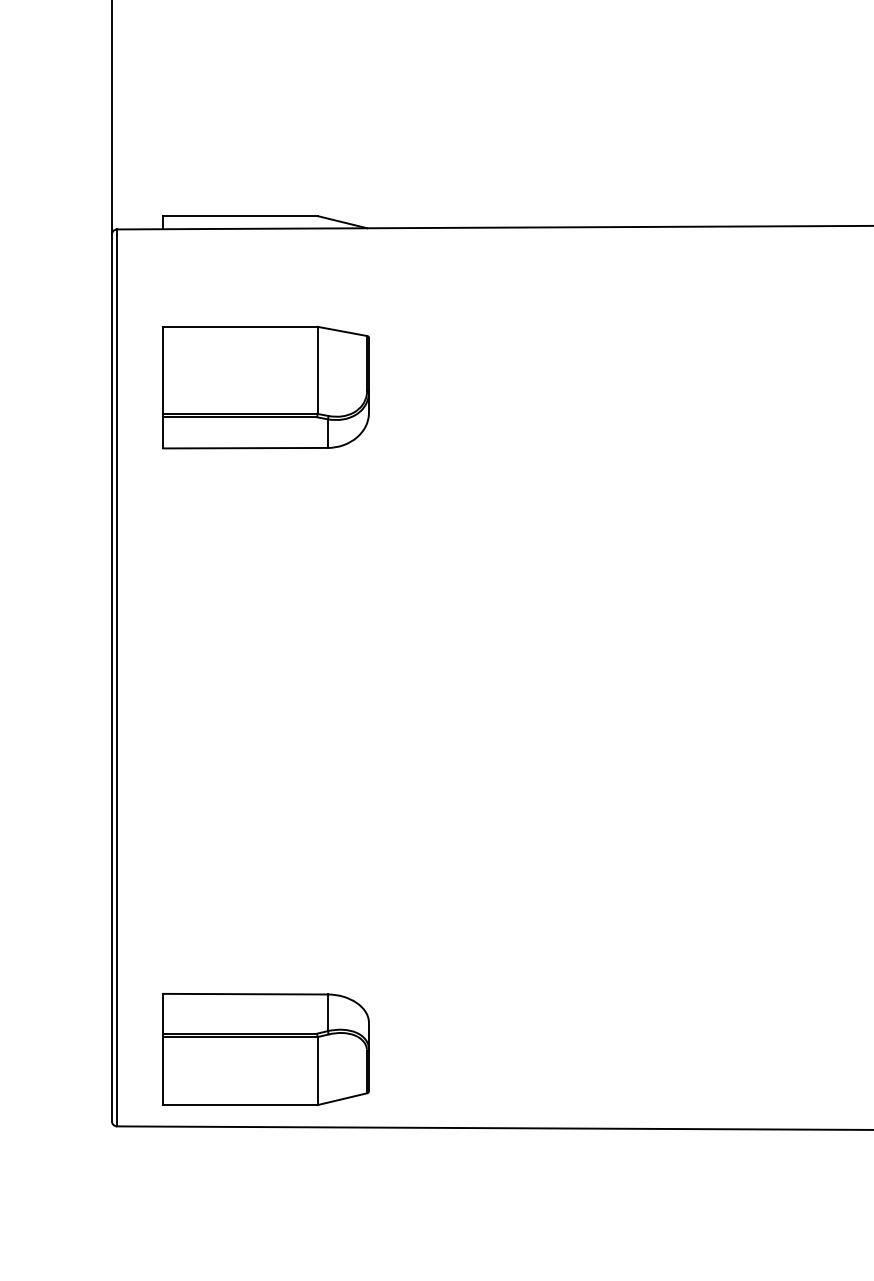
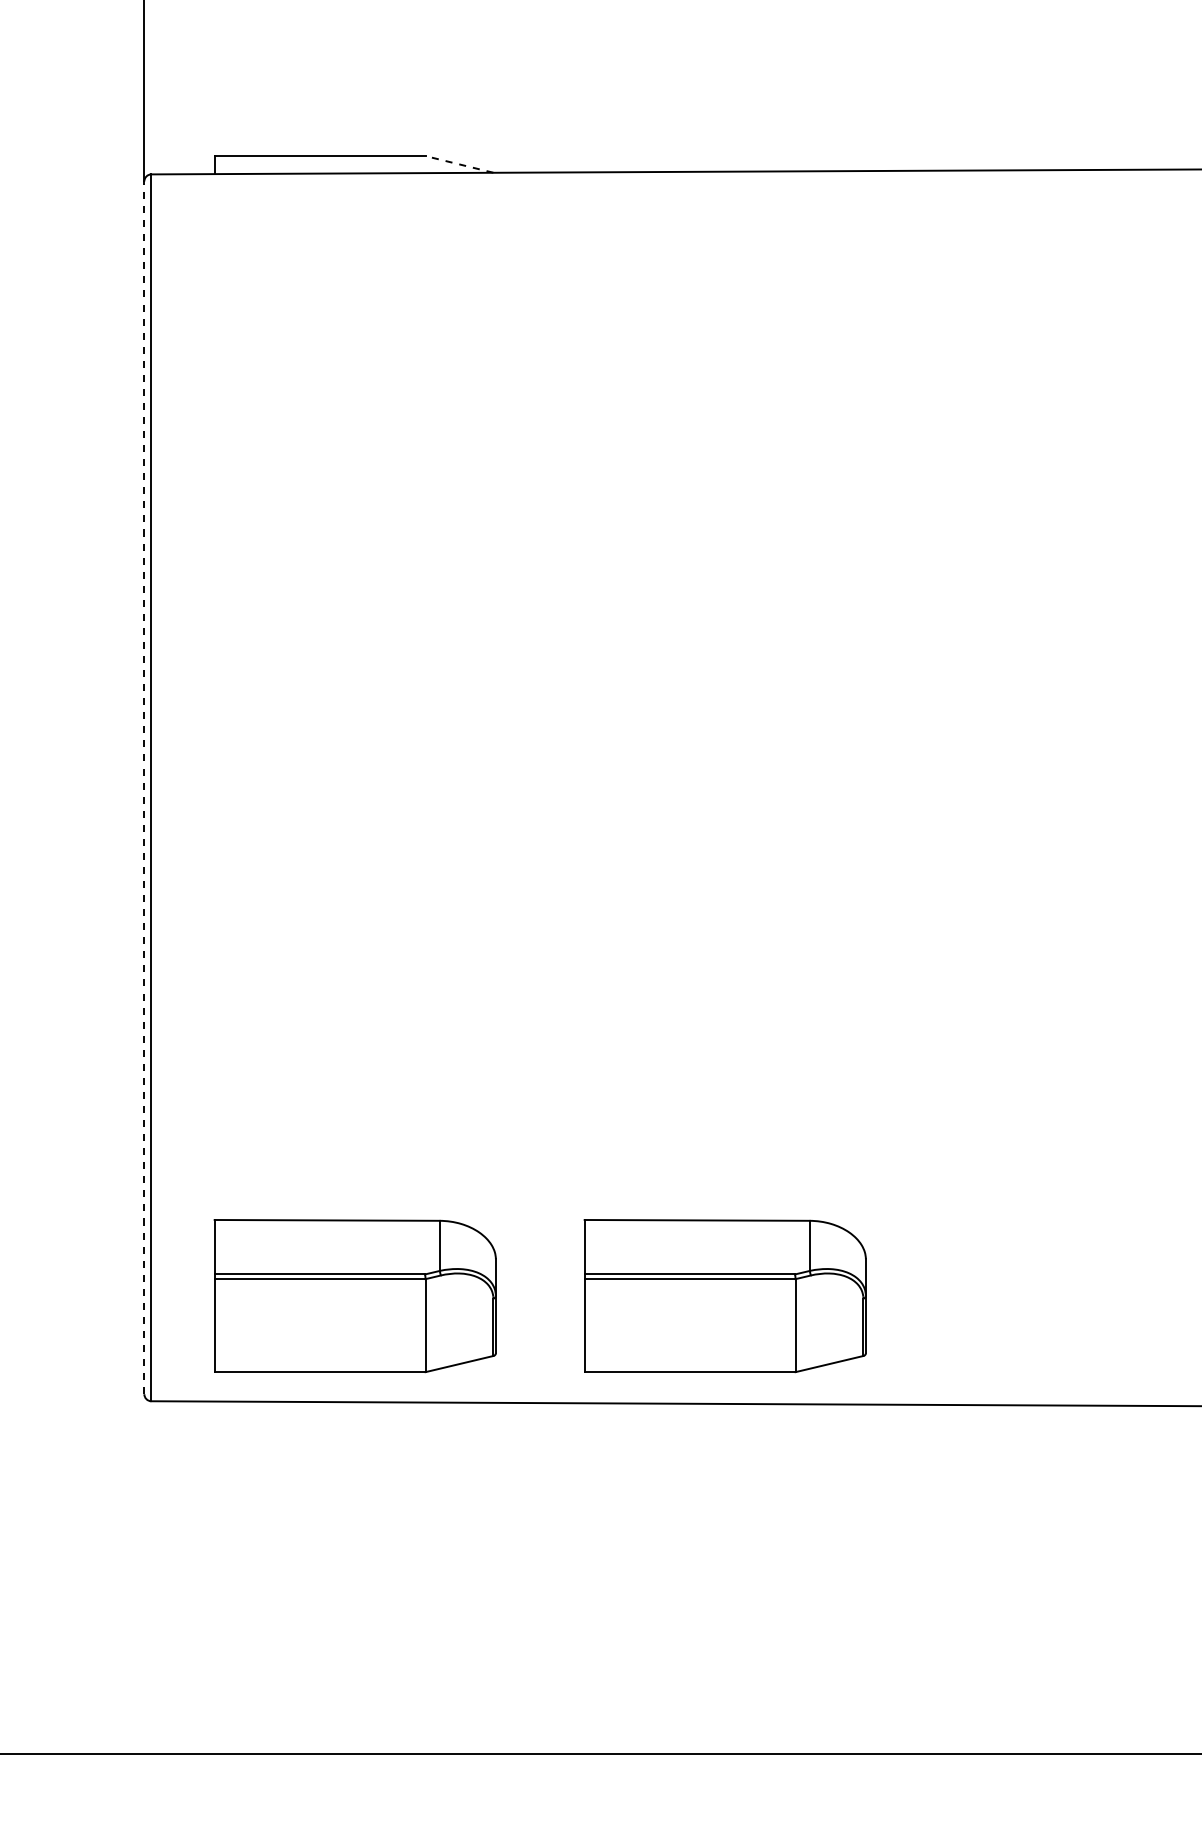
line: (342, 222) -> (459, 164), solid -> dashed
part: (265, 387) -> (354, 390), removed
line: (112, 677) -> (144, 787), solid -> dashed
part: (536, 1049) -> (724, 1296), added

